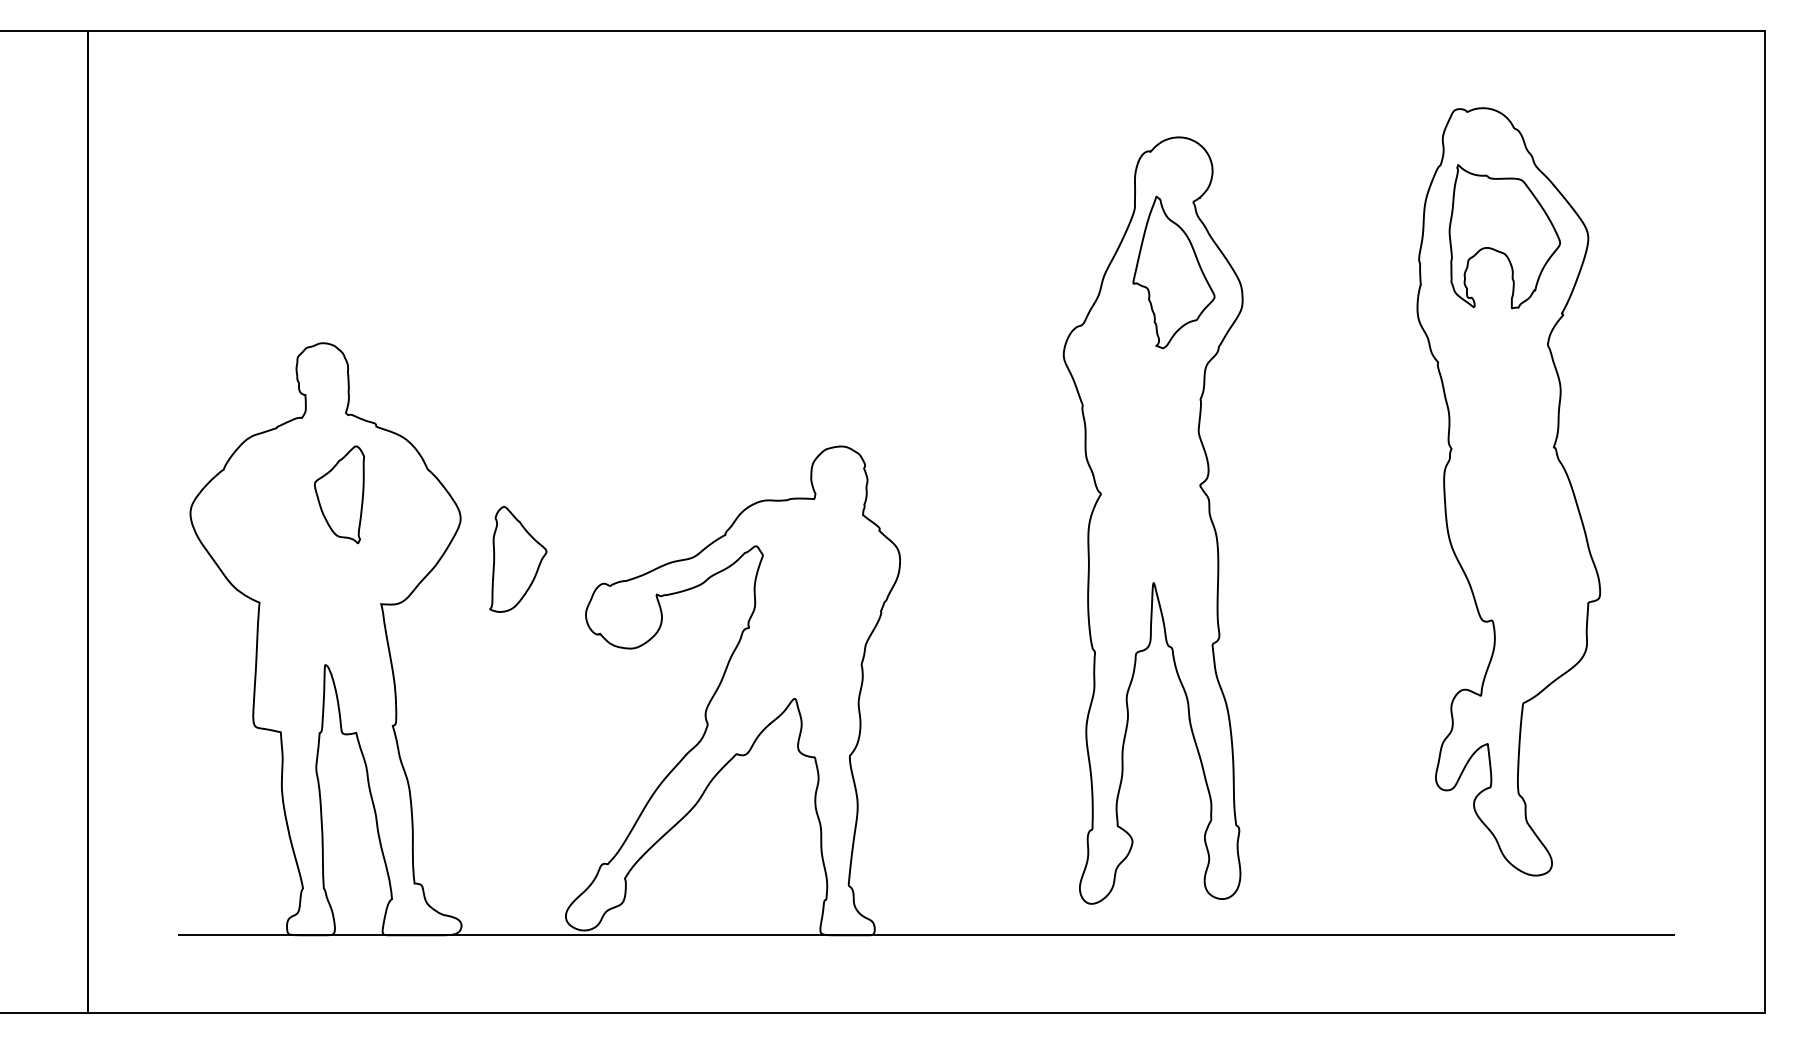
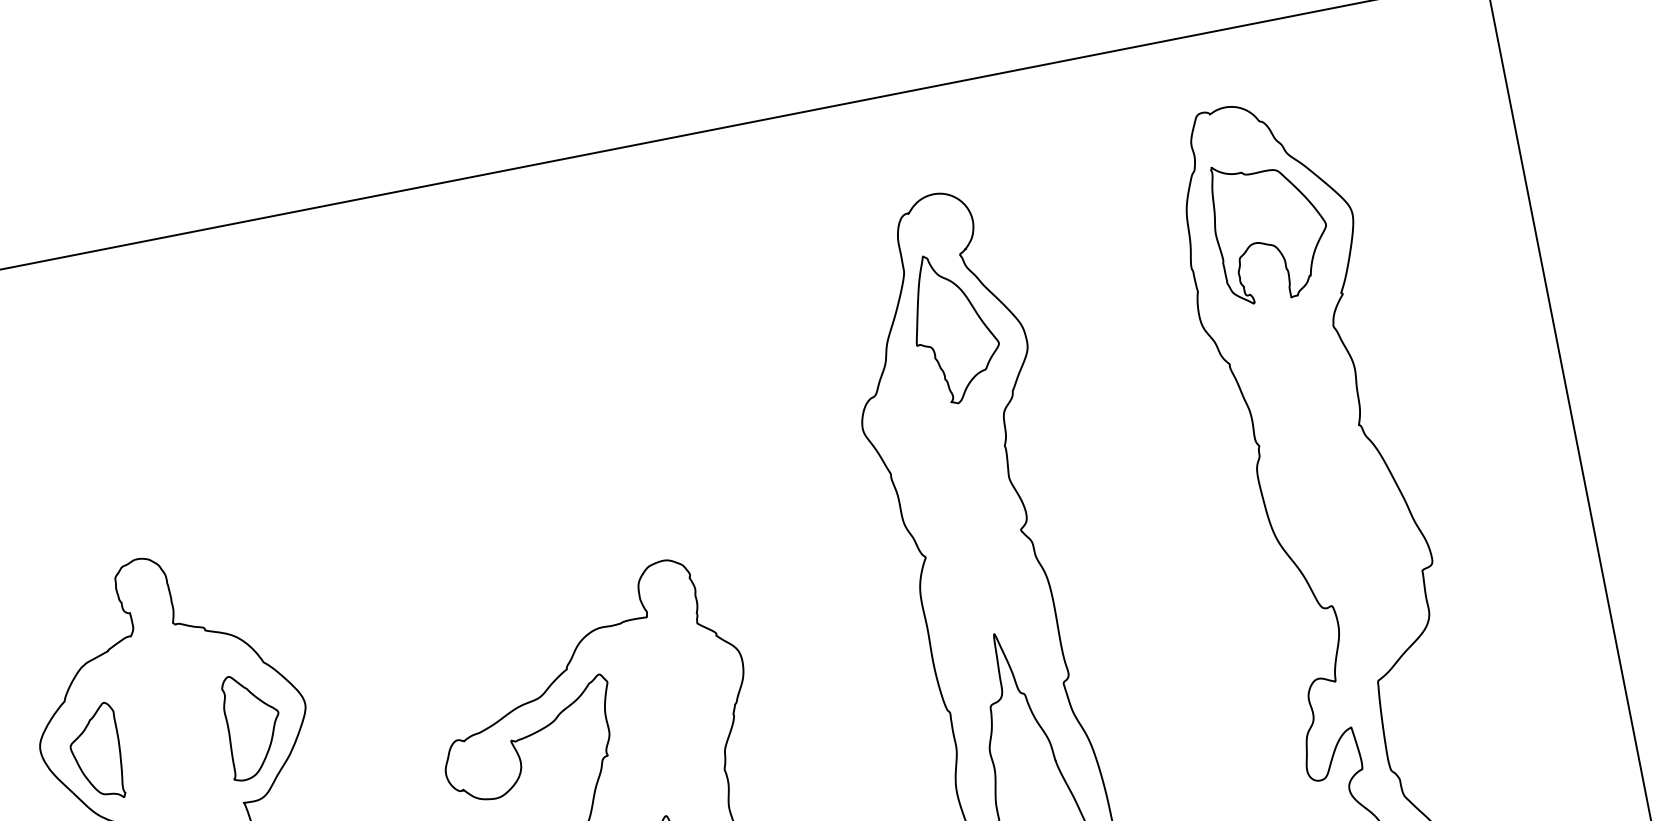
part: (339, 494) -> (96, 753), moved
part: (518, 559) -> (252, 725), moved

